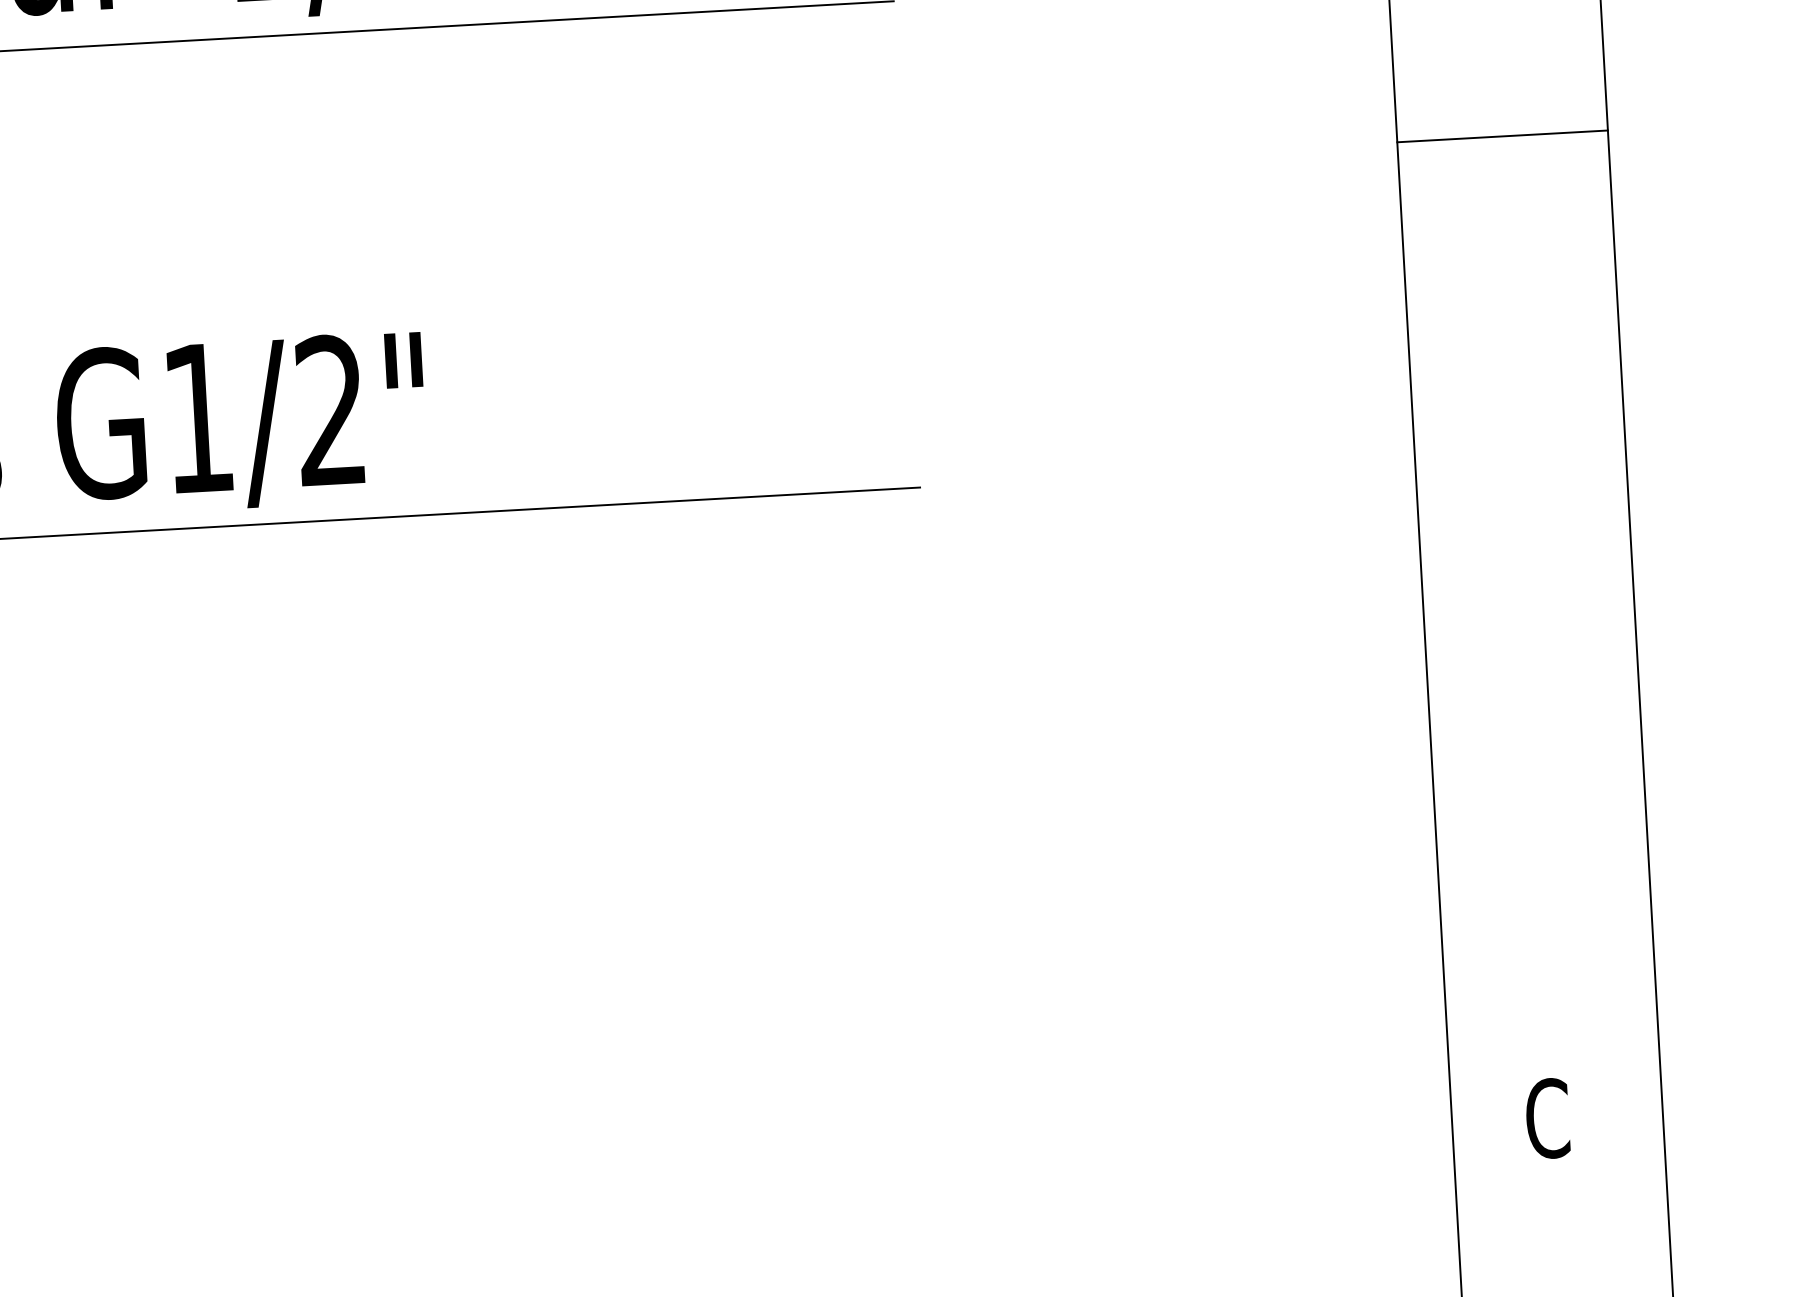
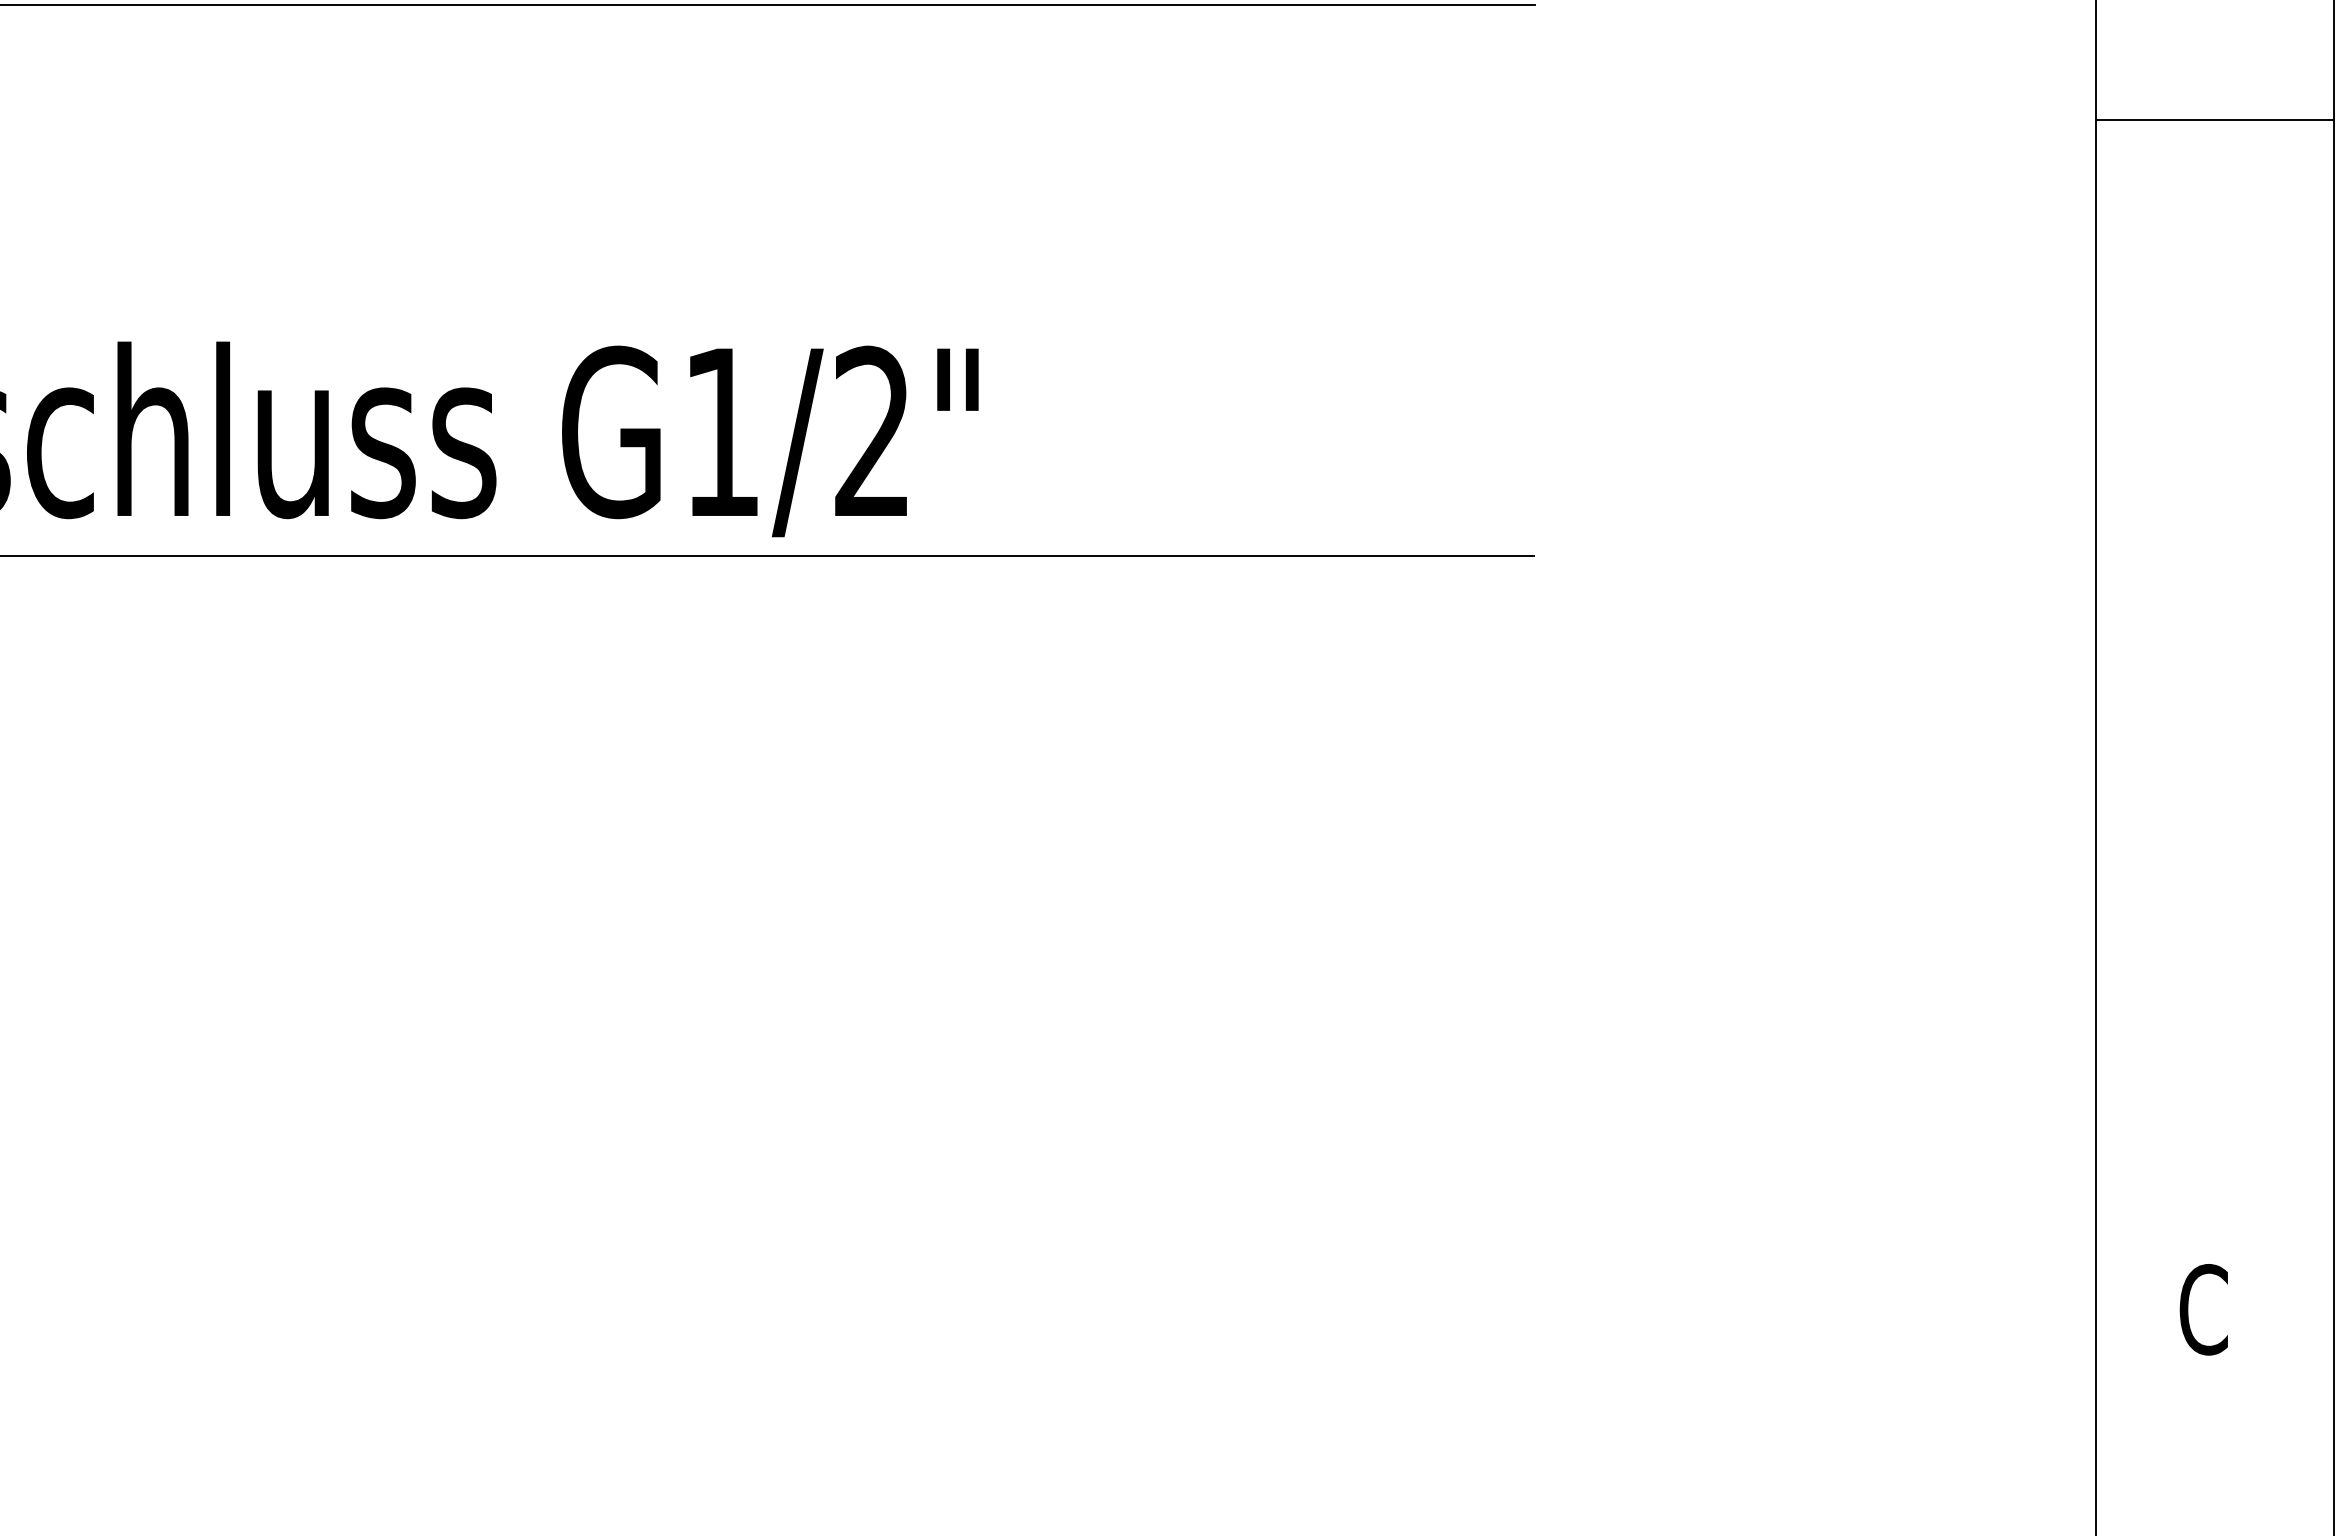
line: (1502, 136) -> (2214, 119), moved

